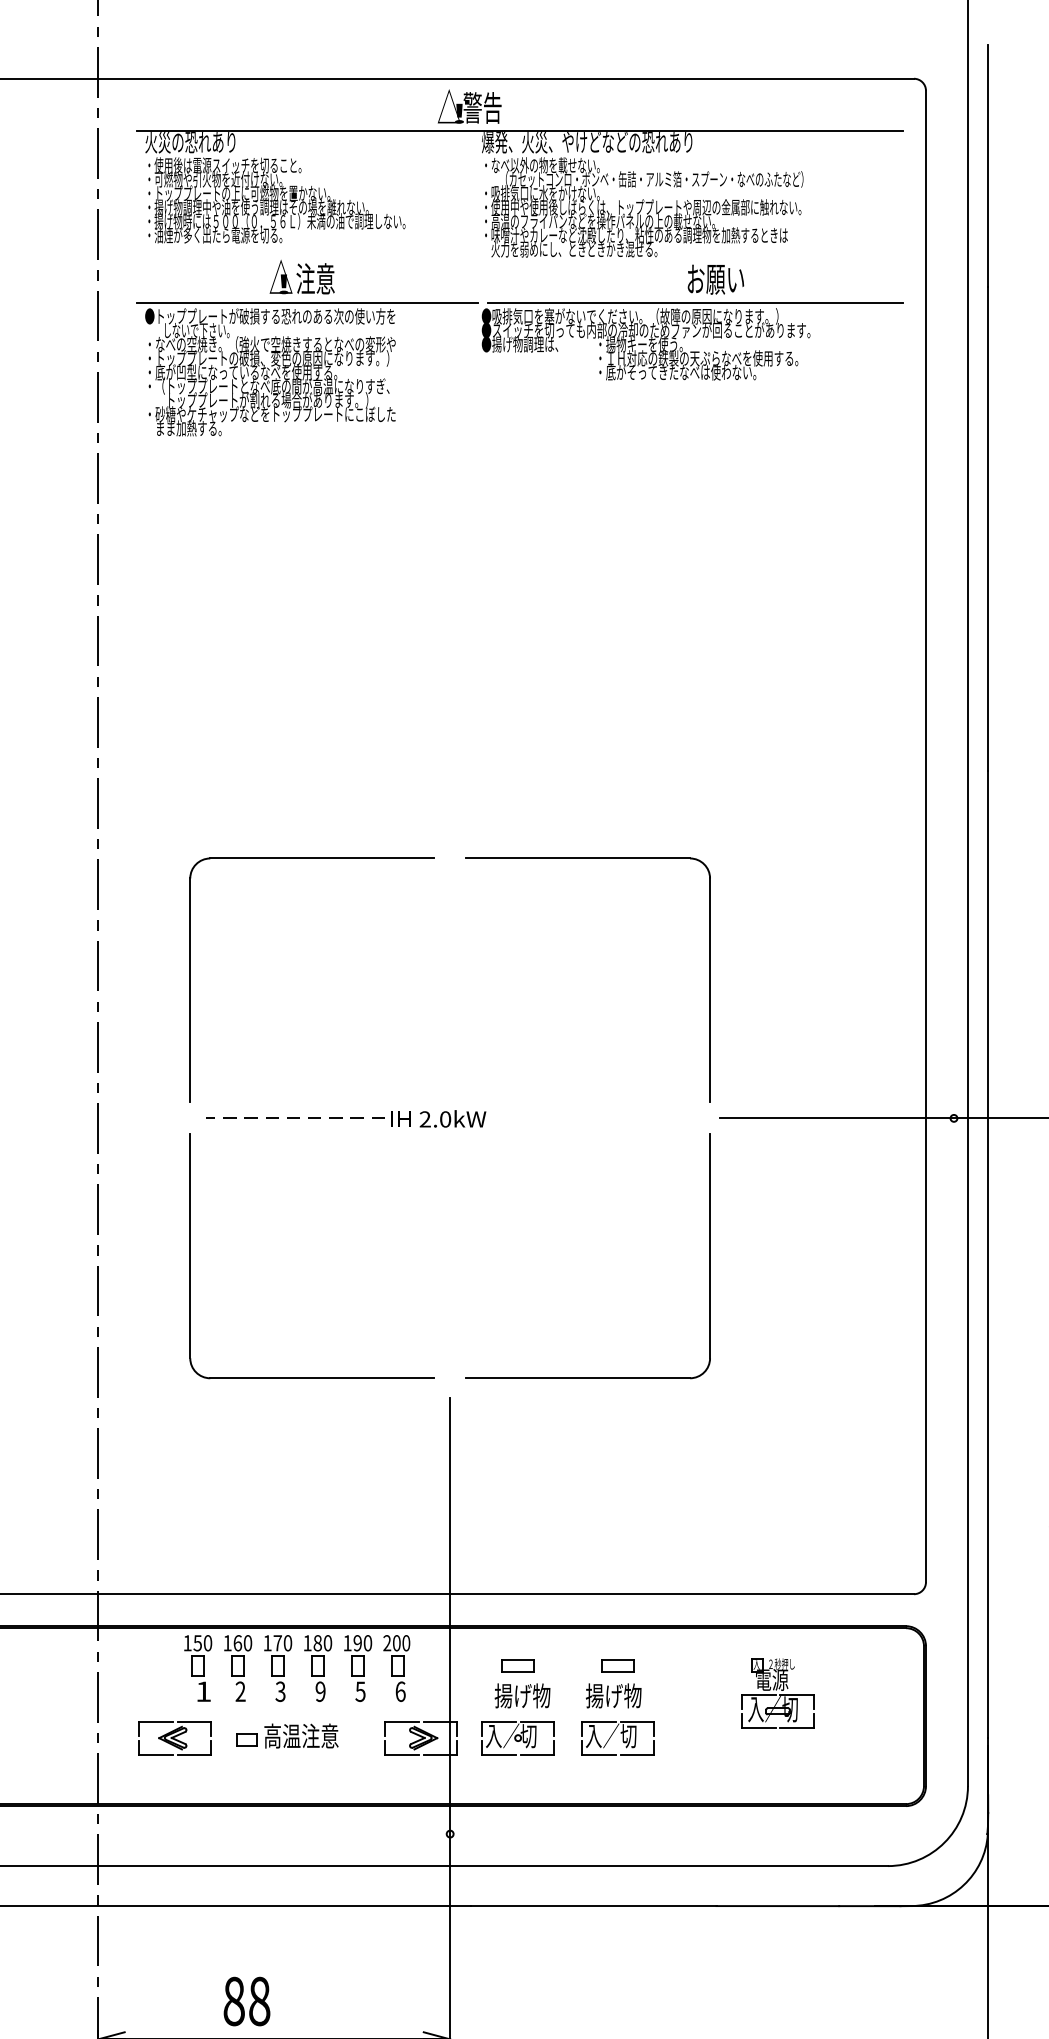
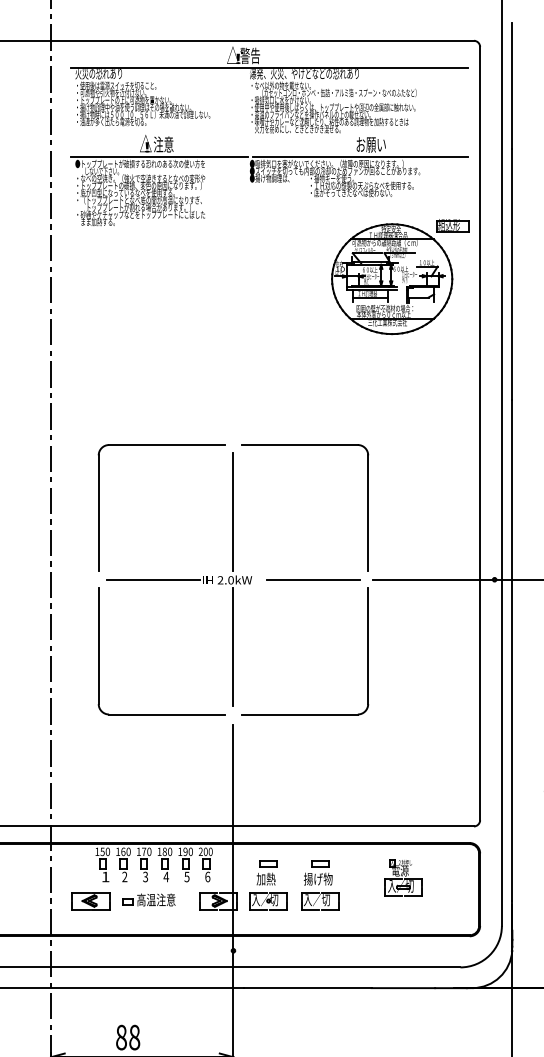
part: (772, 535) -> (400, 277), added
line: (450, 988) -> (233, 512), added
line: (293, 1117) -> (152, 579), dashed -> solid
line: (604, 1117) -> (313, 579), added
line: (450, 1249) -> (233, 647), added
text: (321, 1690) -> (166, 876), 9 -> 4
text: (521, 1694) -> (270, 878), 揚げ物 -> 加熱

